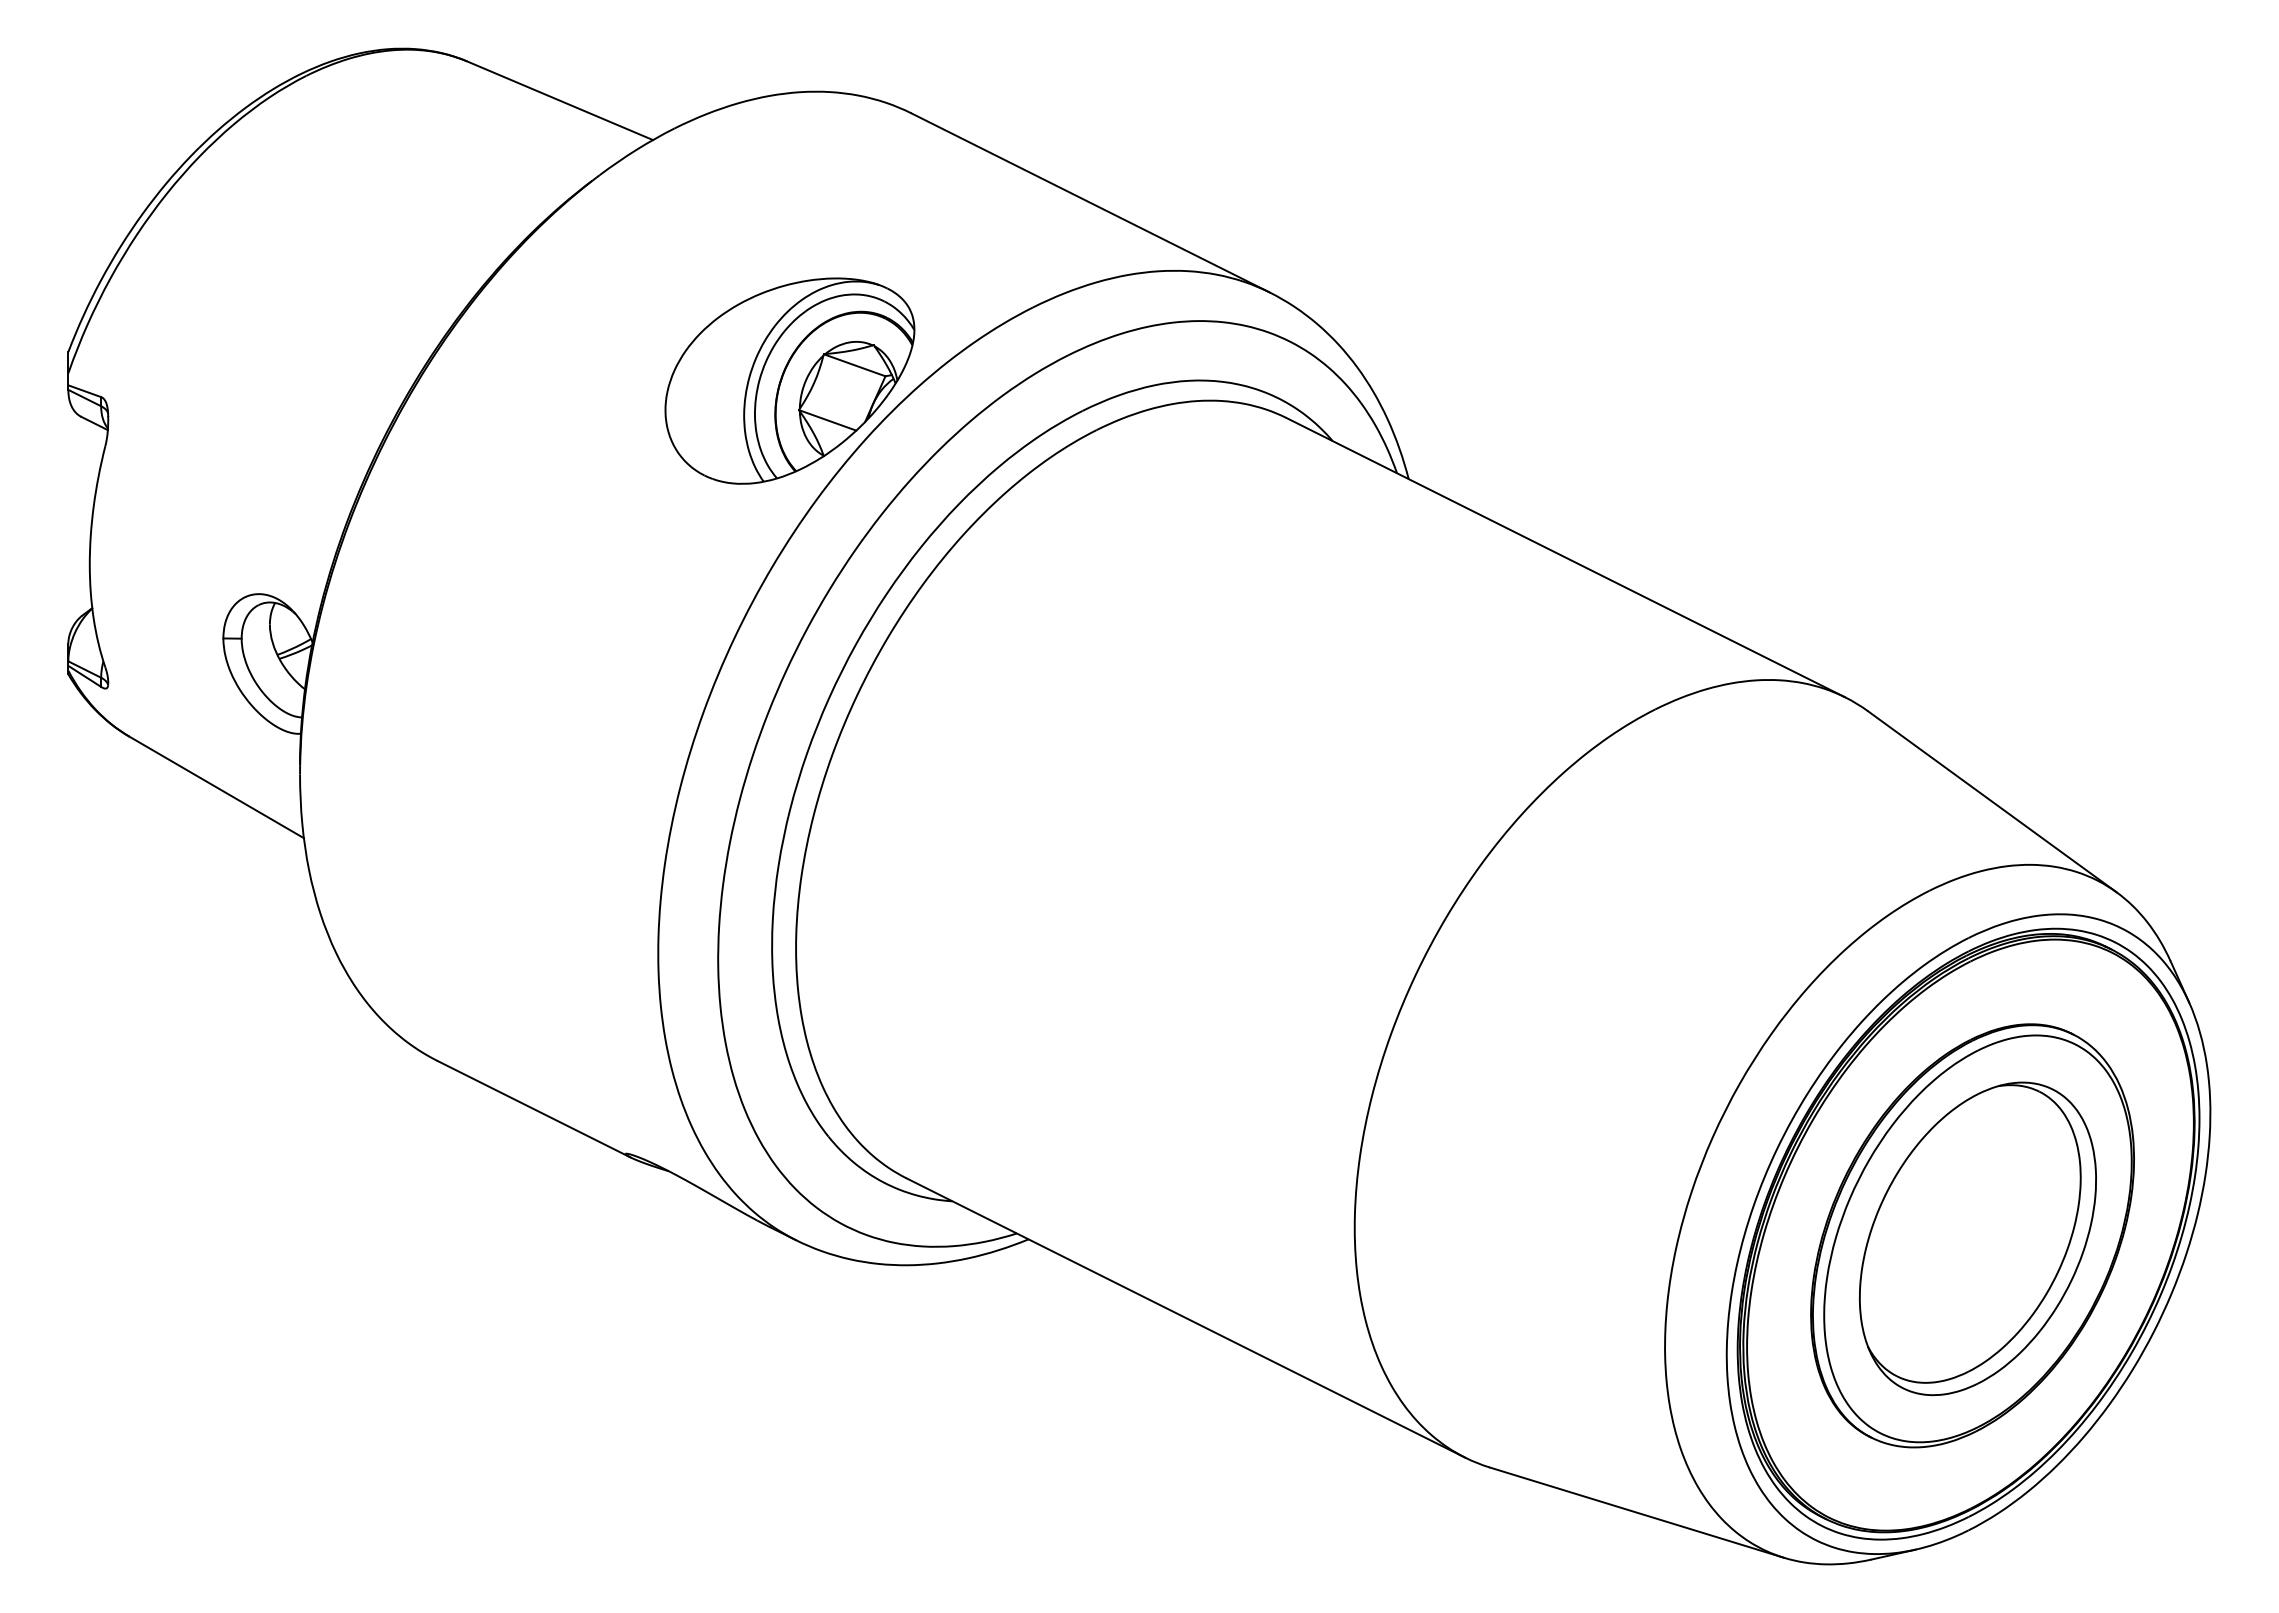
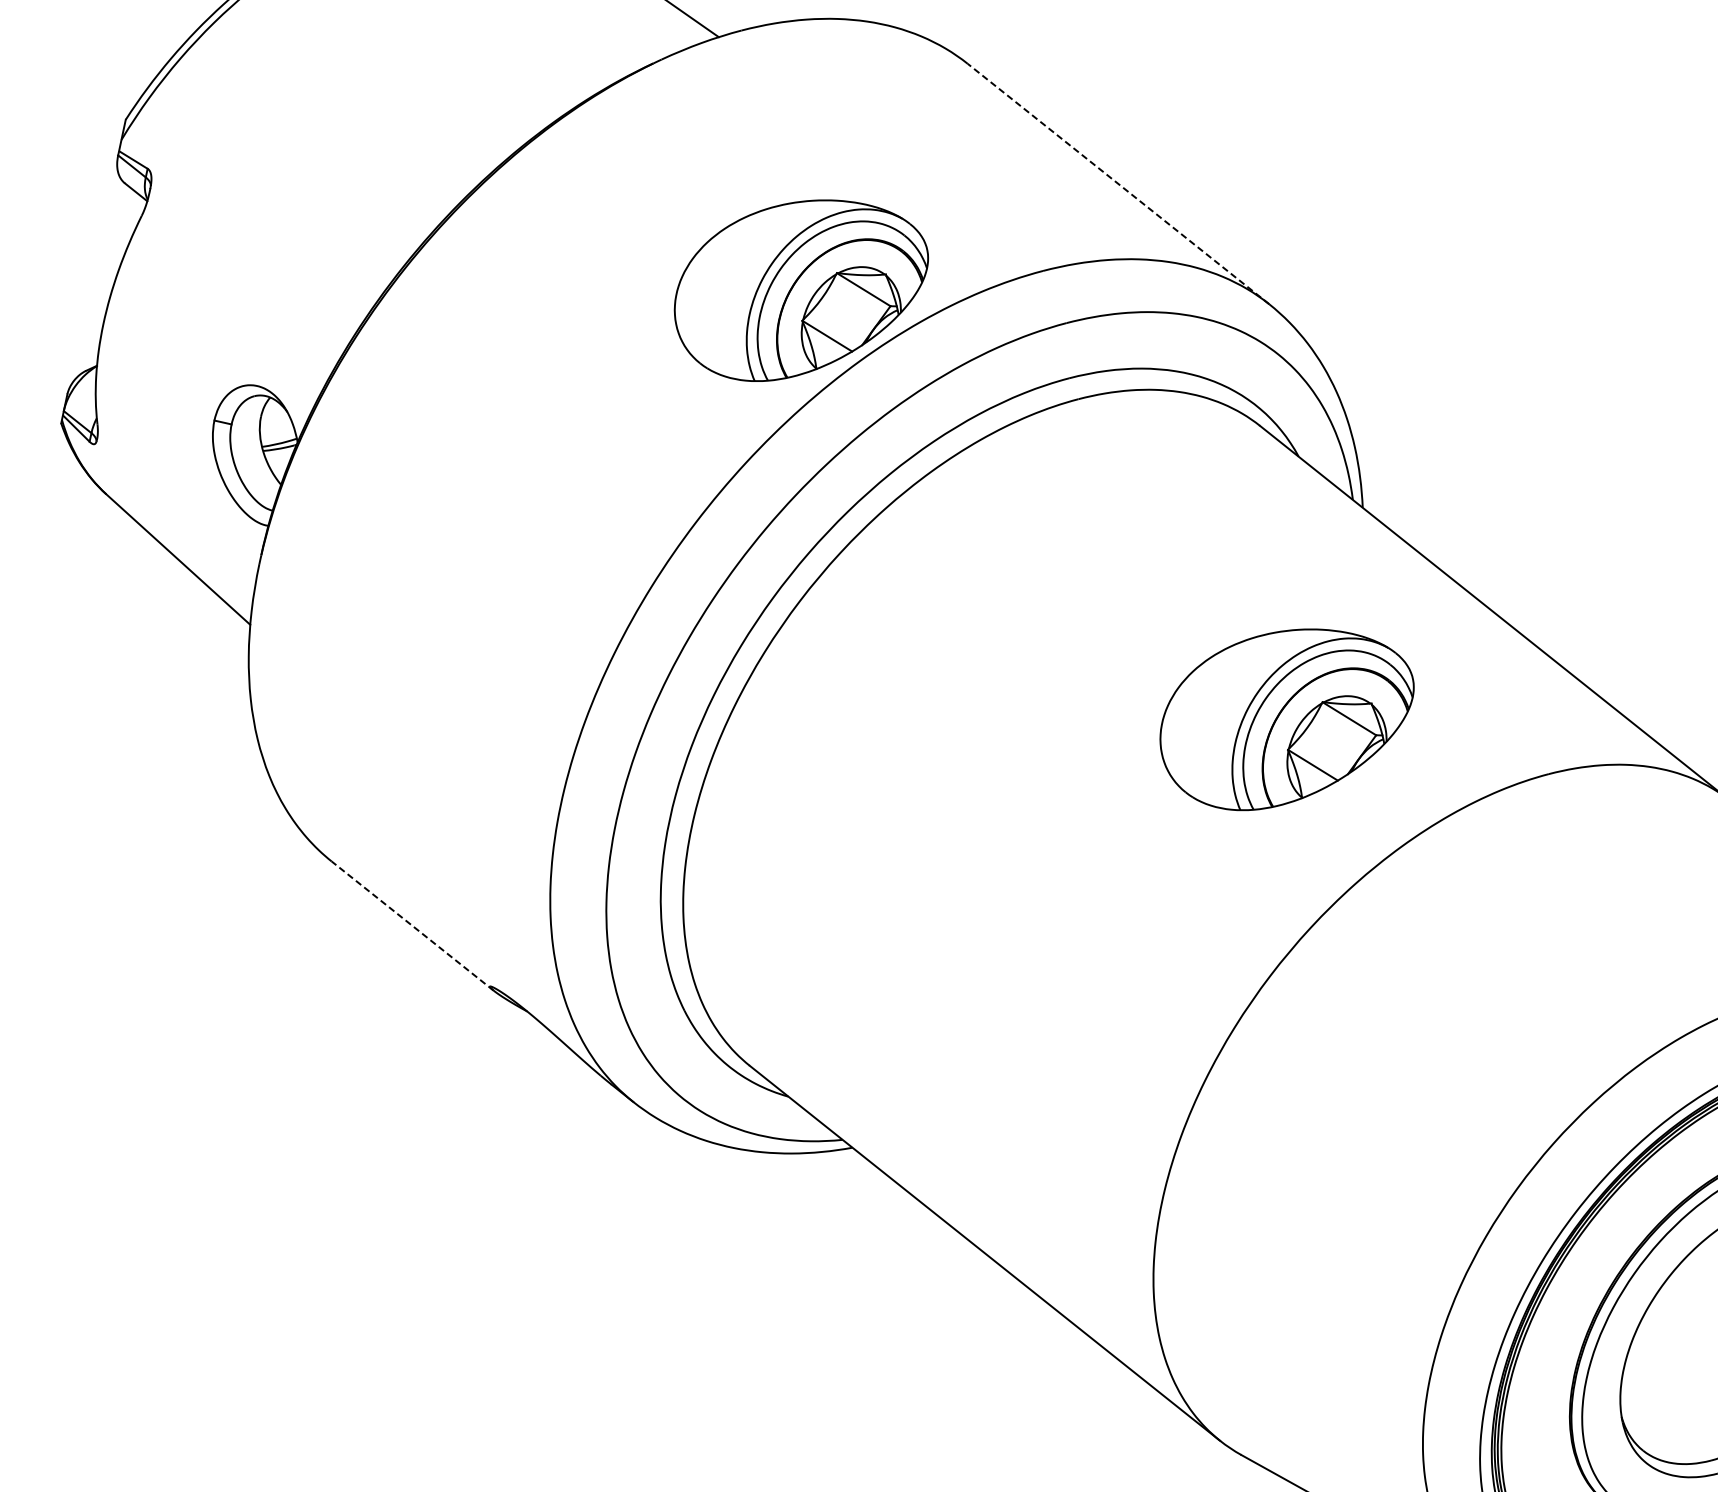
line: (1090, 202) -> (1118, 183), solid -> dashed
part: (1375, 711) -> (1284, 720), added
line: (533, 1109) -> (412, 926), solid -> dashed

